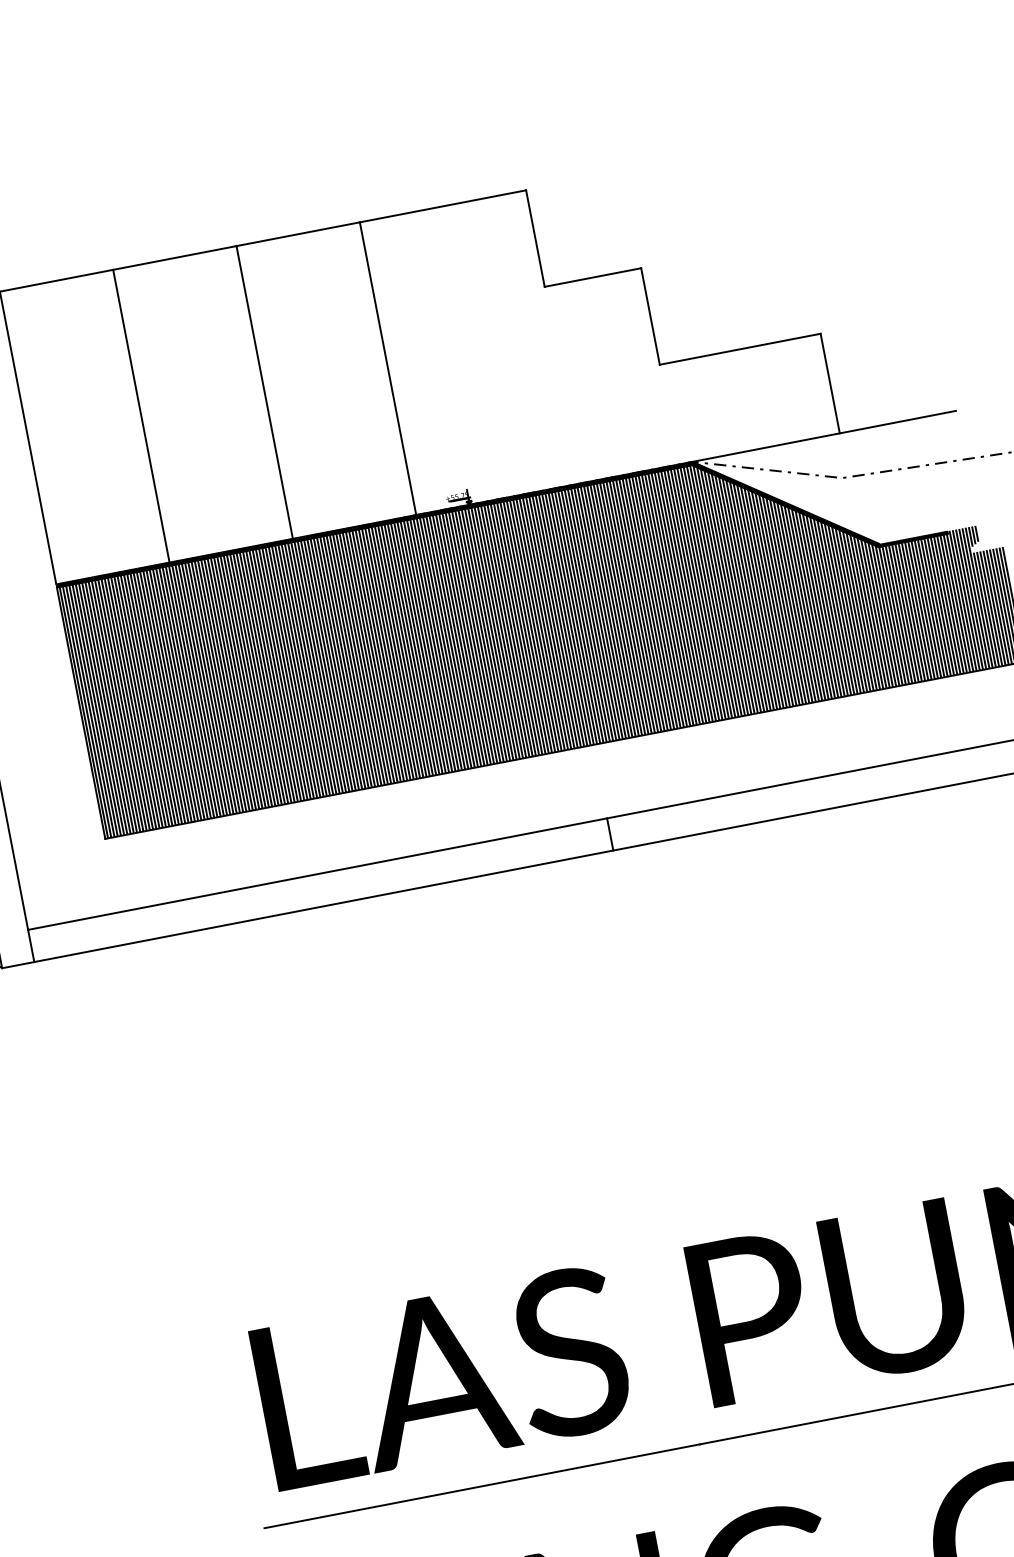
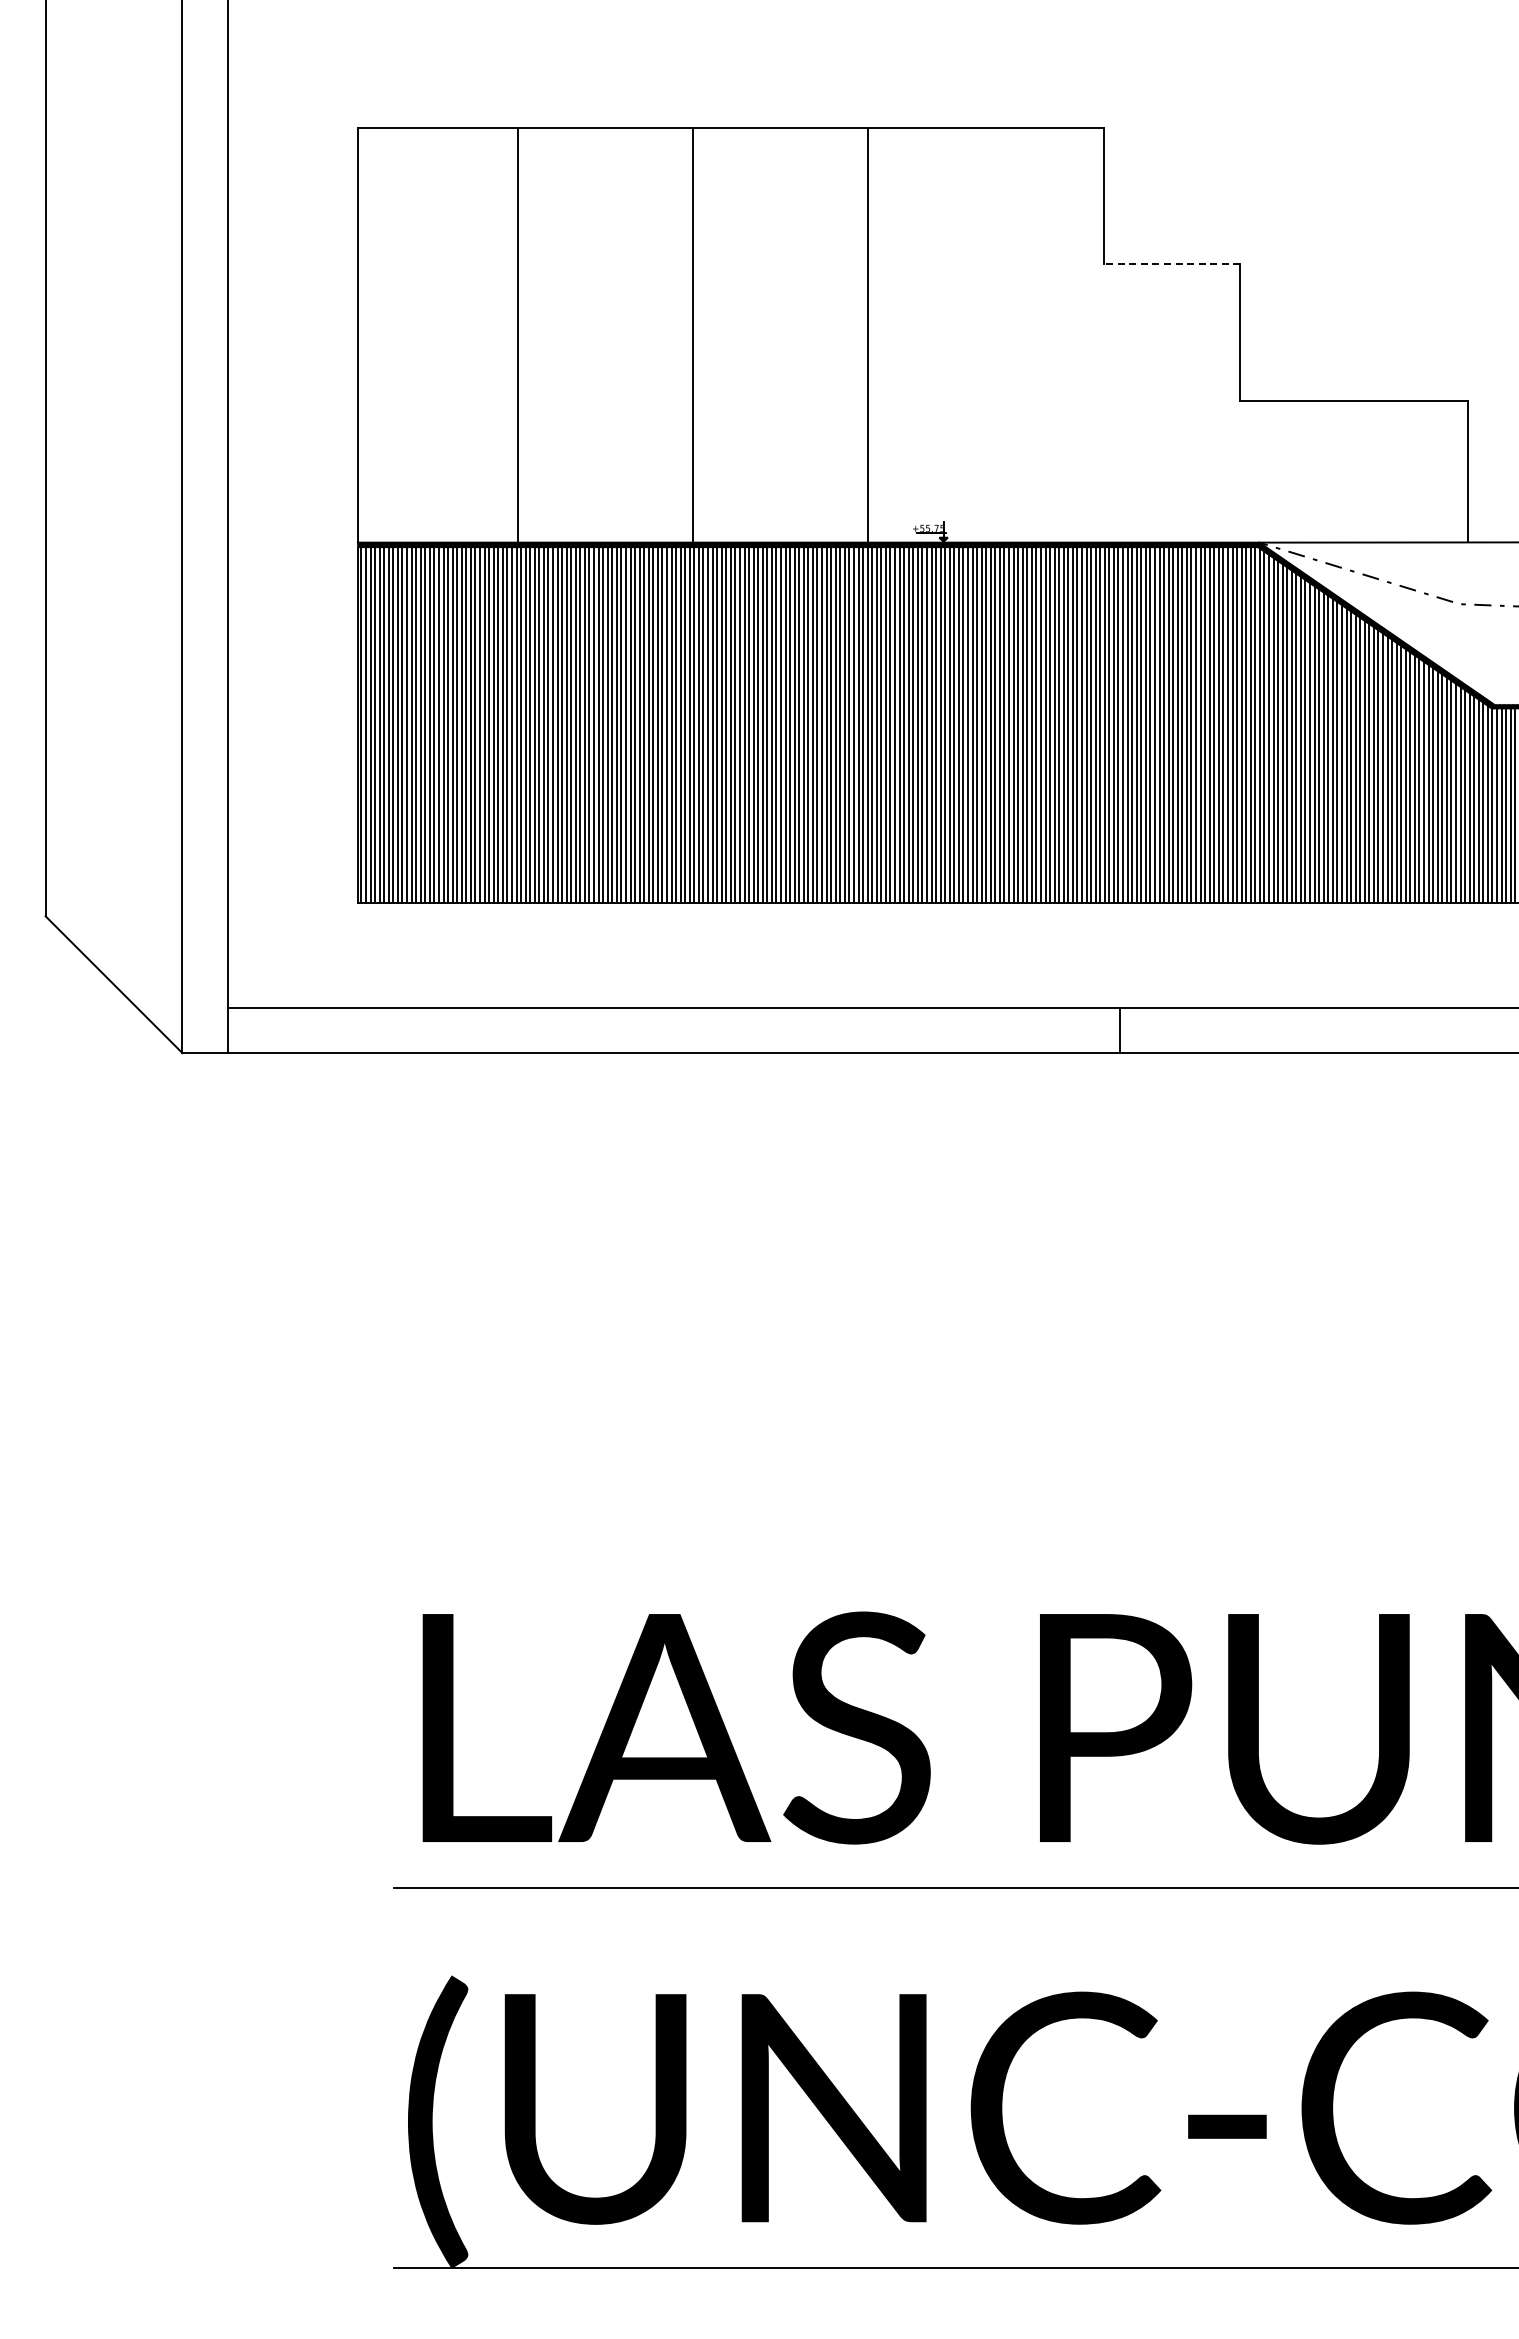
line: (592, 277) -> (1171, 264), solid -> dashed
line: (609, 834) -> (1119, 1030), moved

